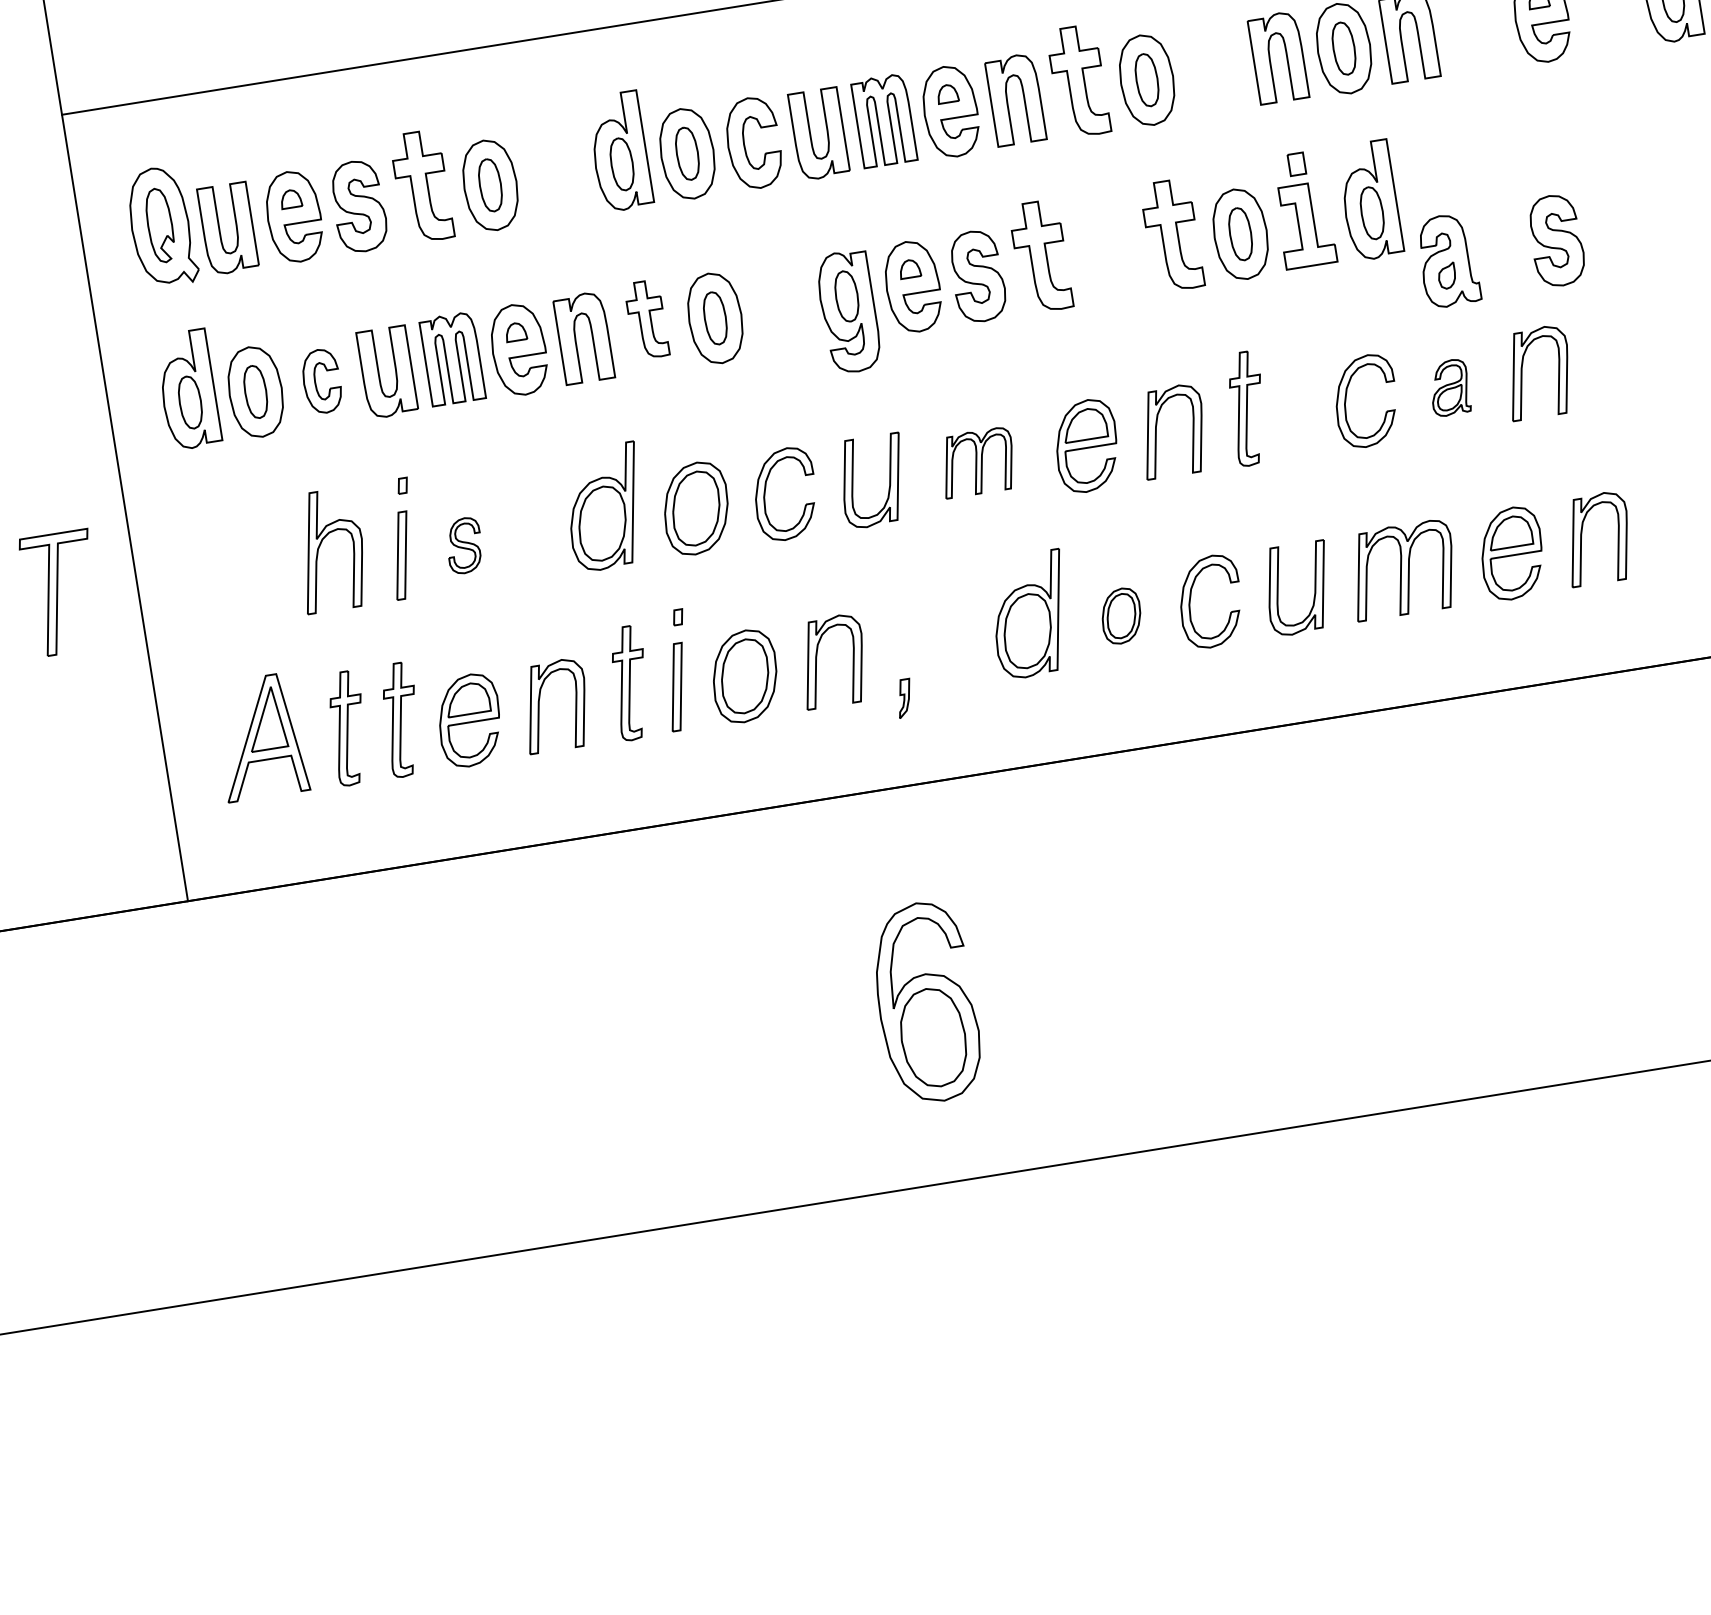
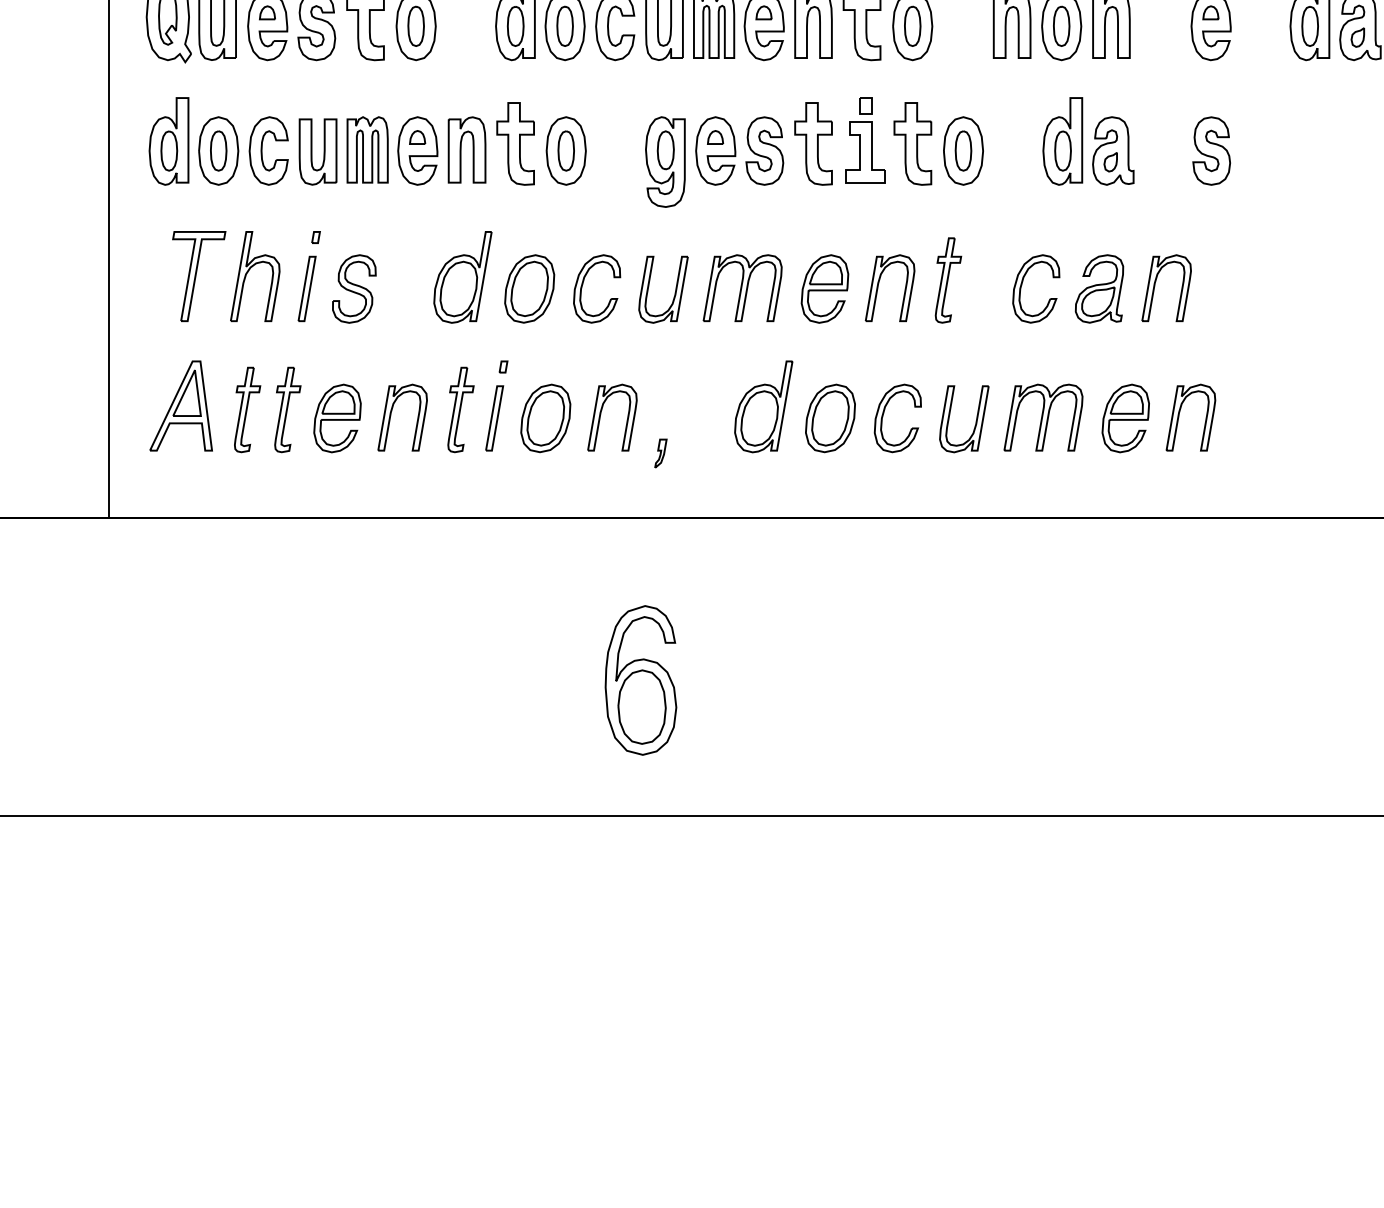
part: (1303, 209) -> (865, 140), moved
part: (1556, 239) -> (1211, 150), moved
part: (1448, 259) -> (1113, 150), moved
part: (646, 319) -> (515, 143), size x1.43
part: (321, 380) -> (268, 150), size x1.43
part: (1449, 387) -> (1099, 288), size x1.67
part: (977, 462) -> (742, 288), size x1.43
part: (464, 545) -> (354, 288), size x1.67
part: (62, 593) -> (199, 276), moved
part: (1121, 616) -> (830, 418), size x1.67

